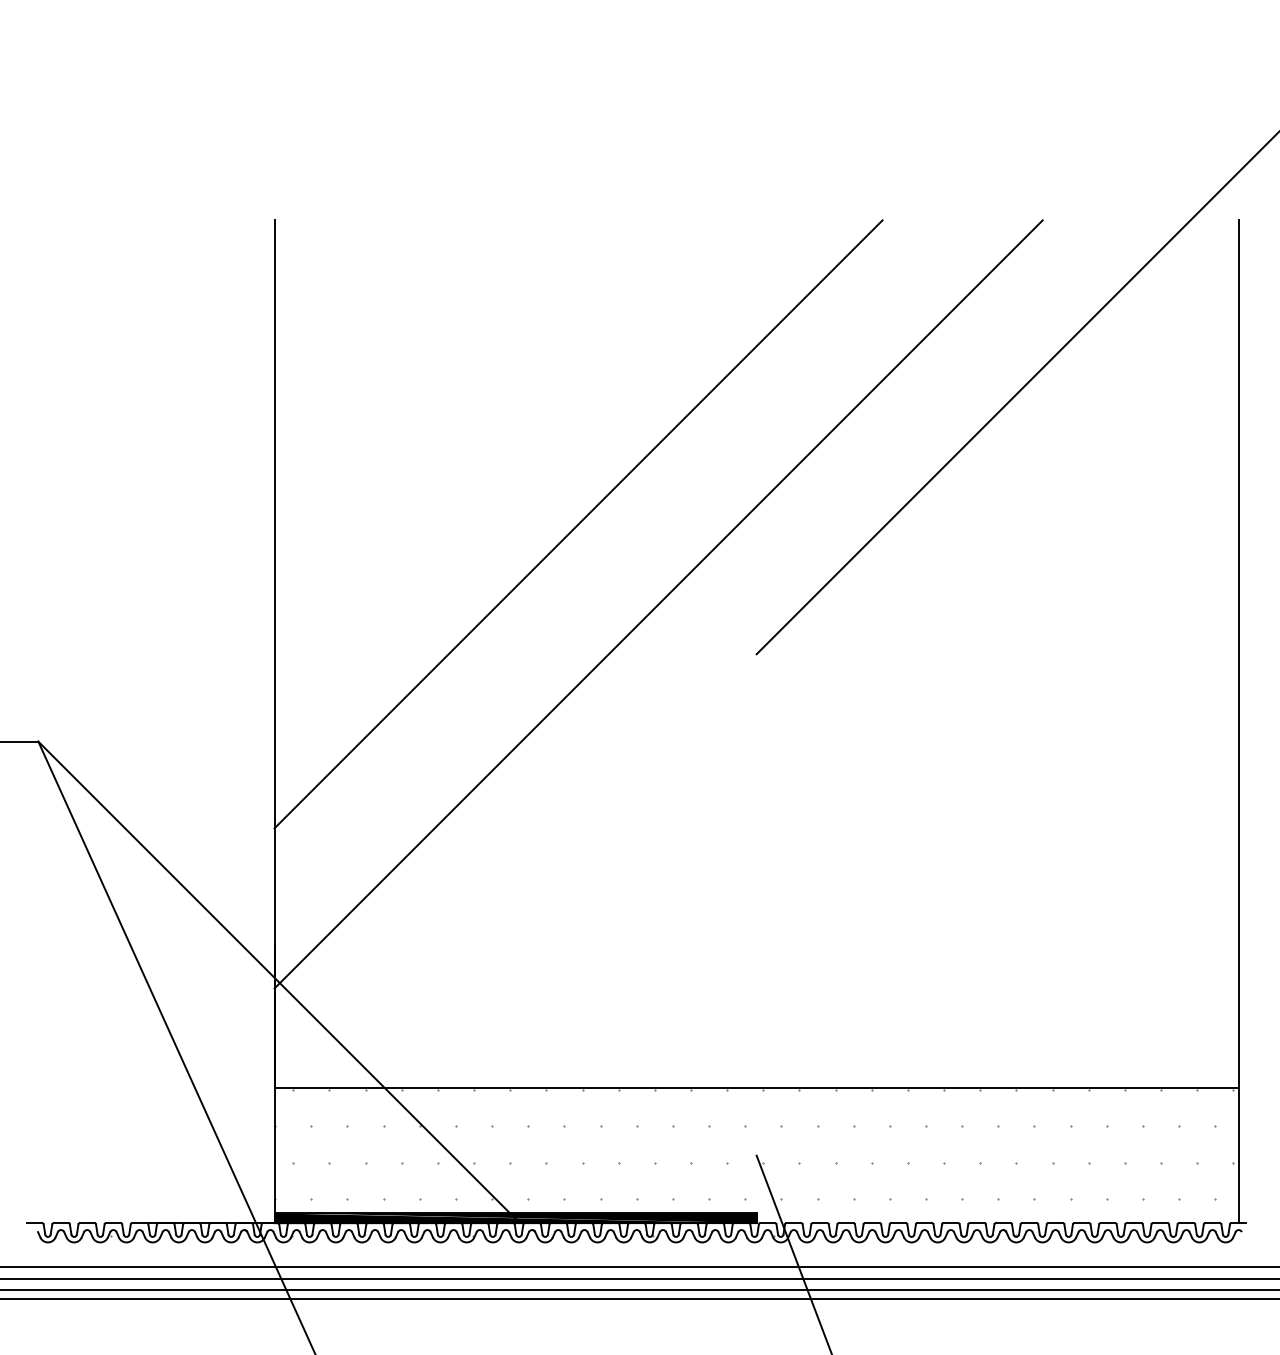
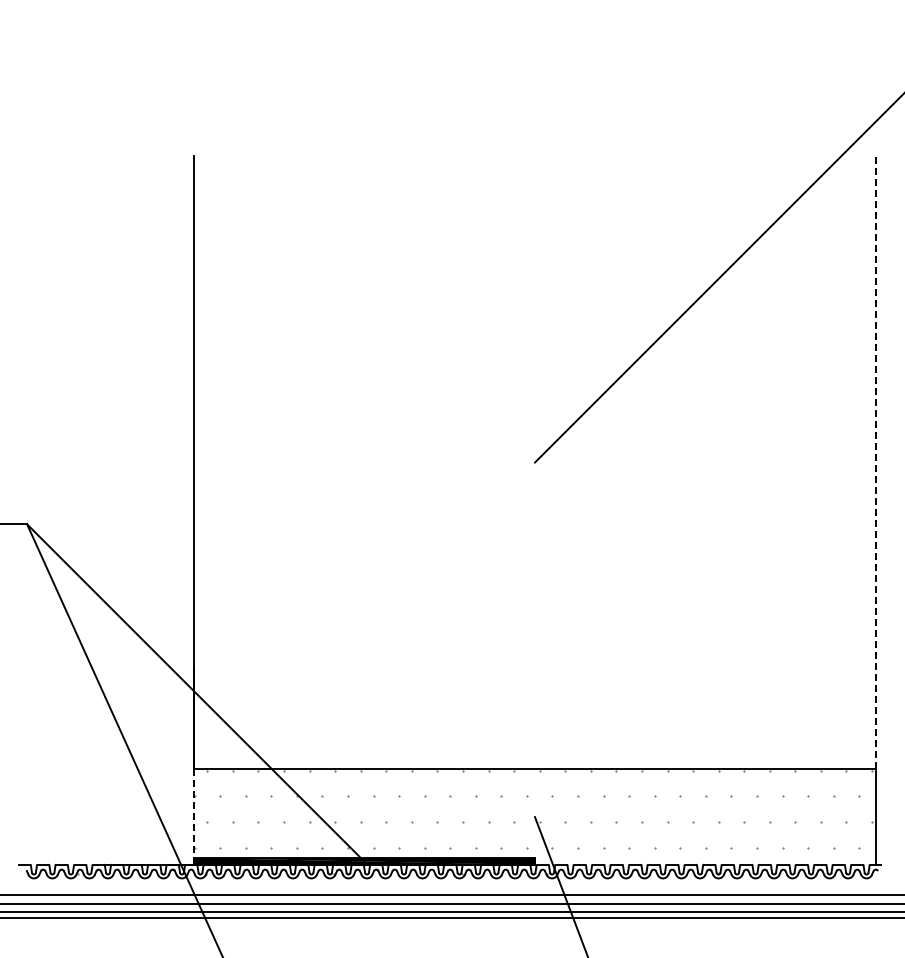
line: (577, 524) -> (408, 370), removed
line: (658, 603) -> (465, 426), removed
line: (1238, 654) -> (875, 462), solid -> dashed
line: (275, 1152) -> (194, 814), solid -> dashed

